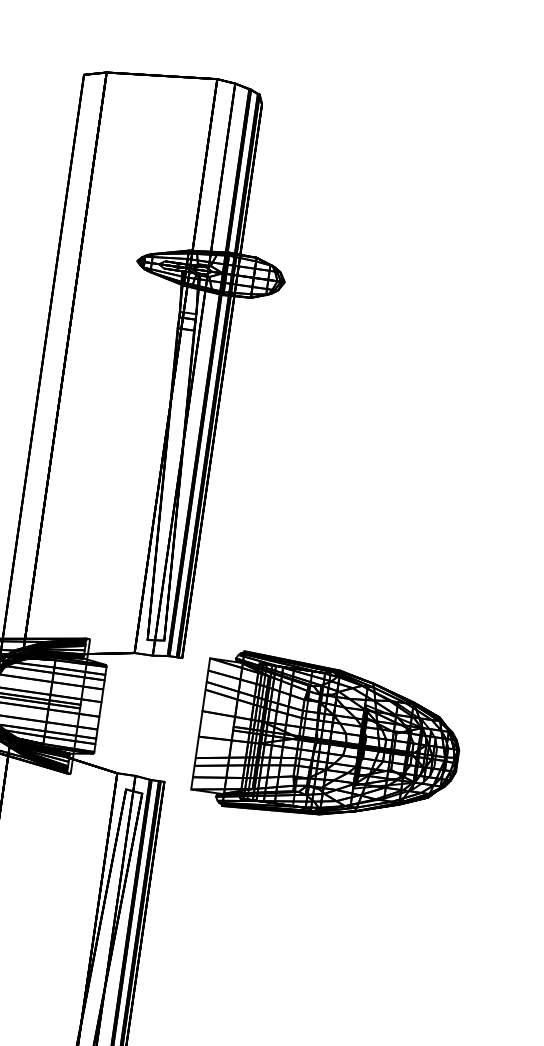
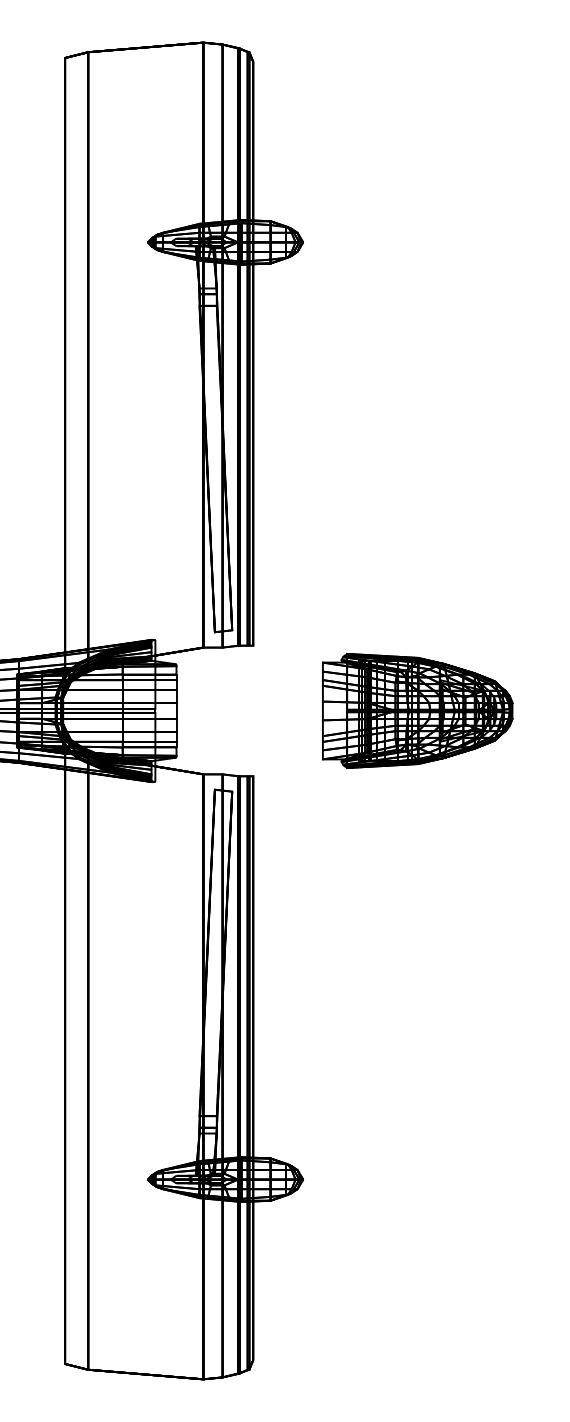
part: (329, 741) -> (417, 710), size x0.7

